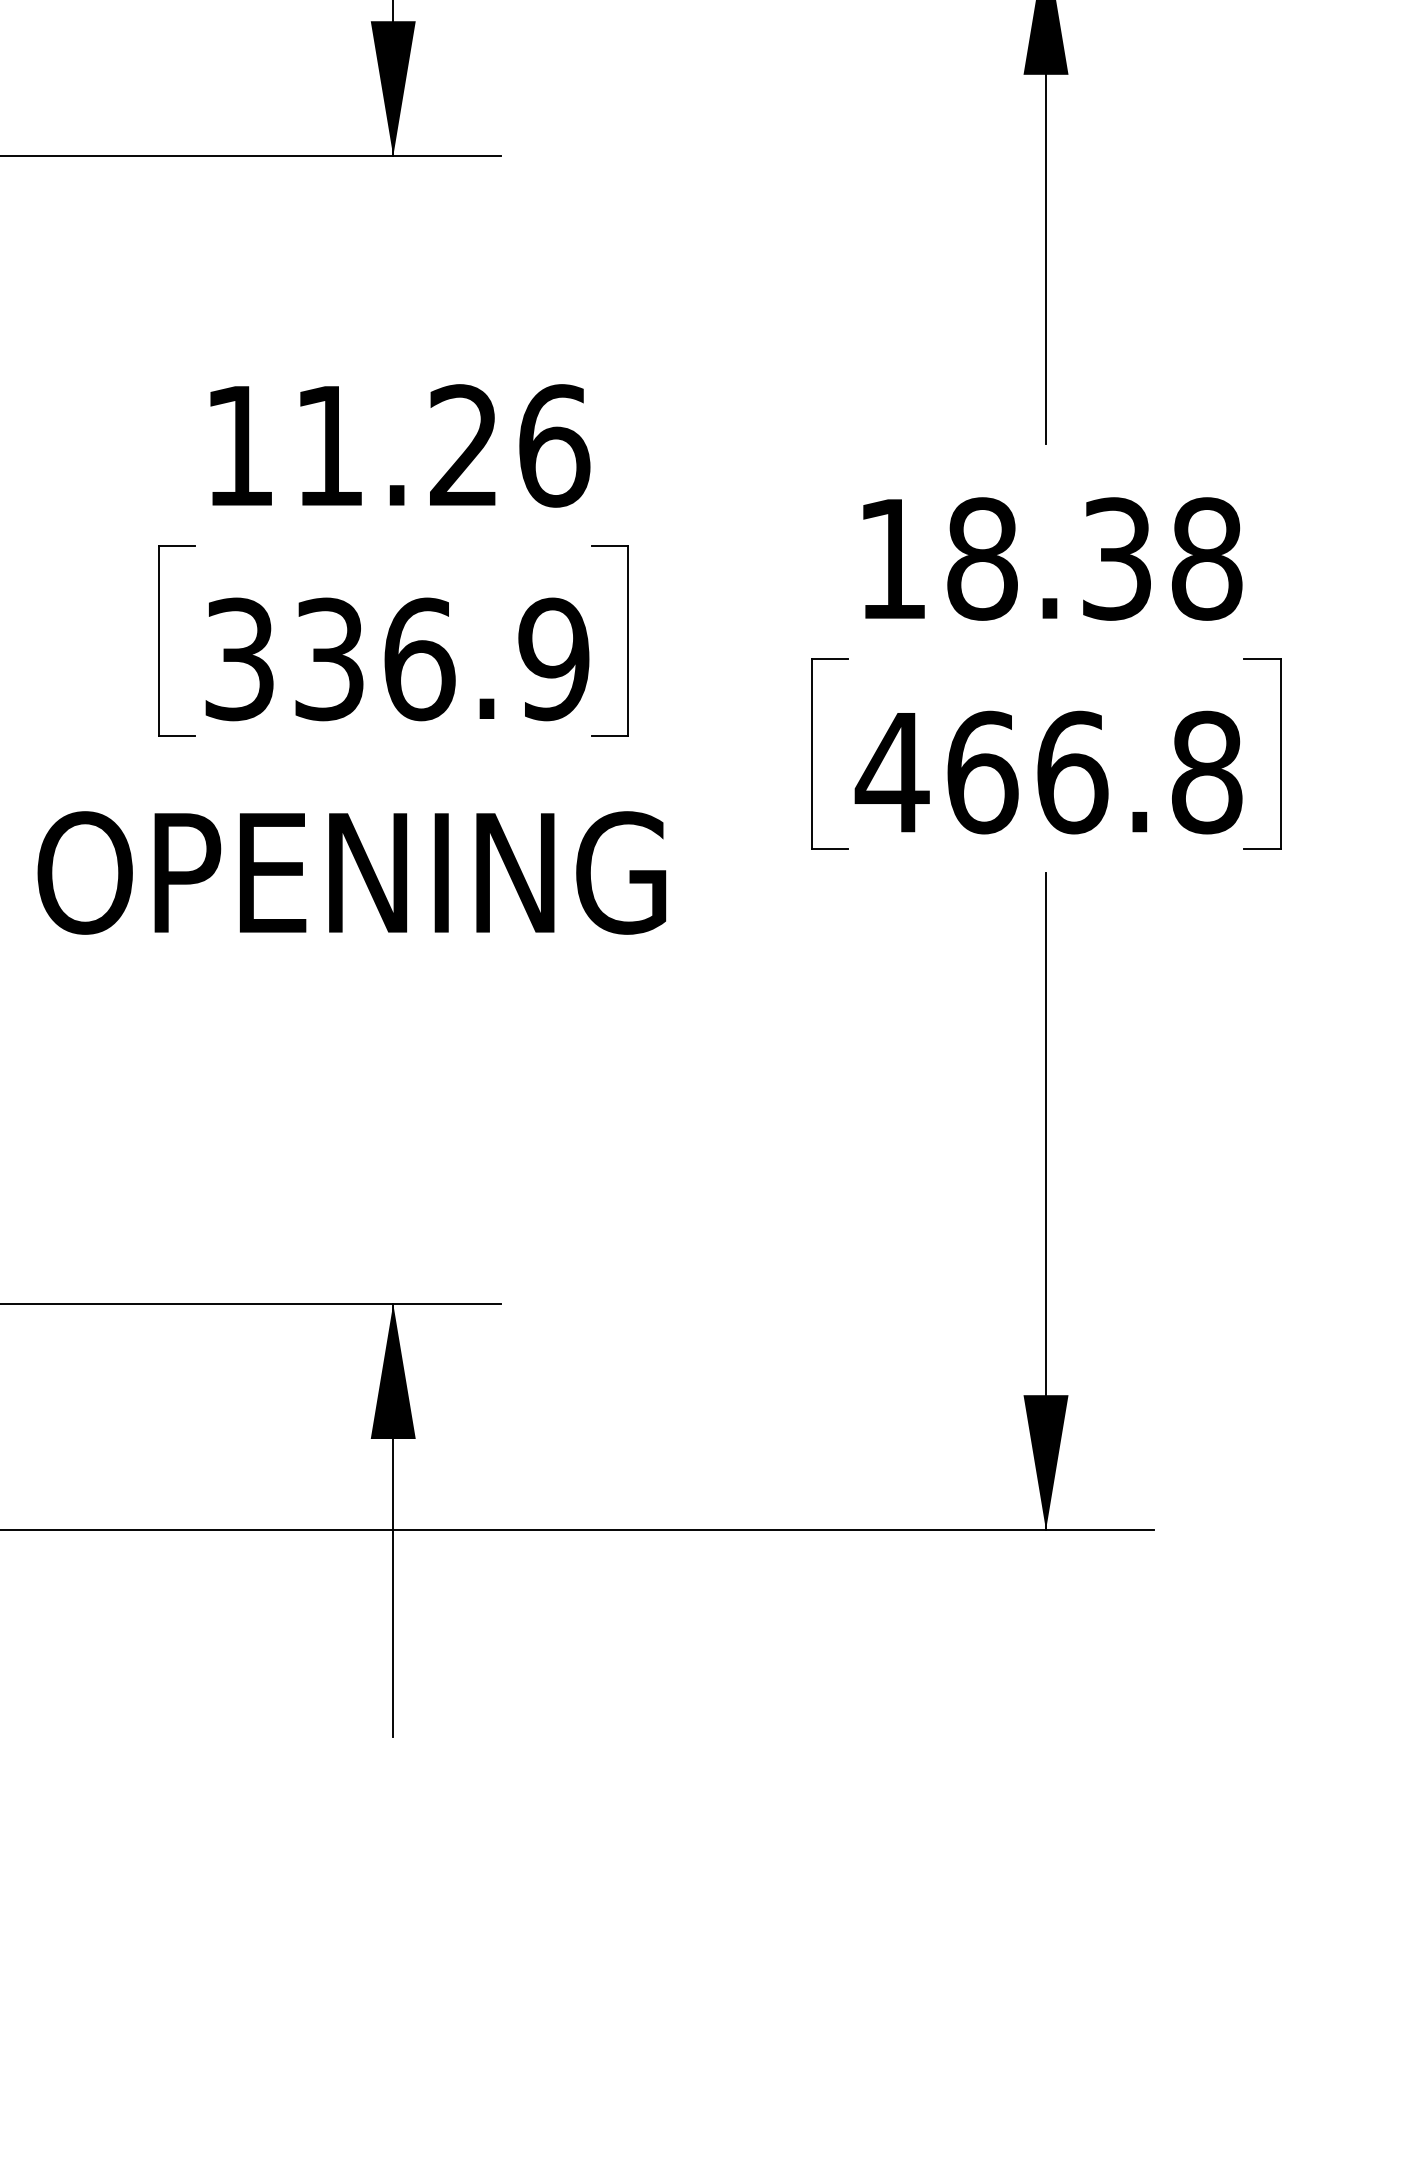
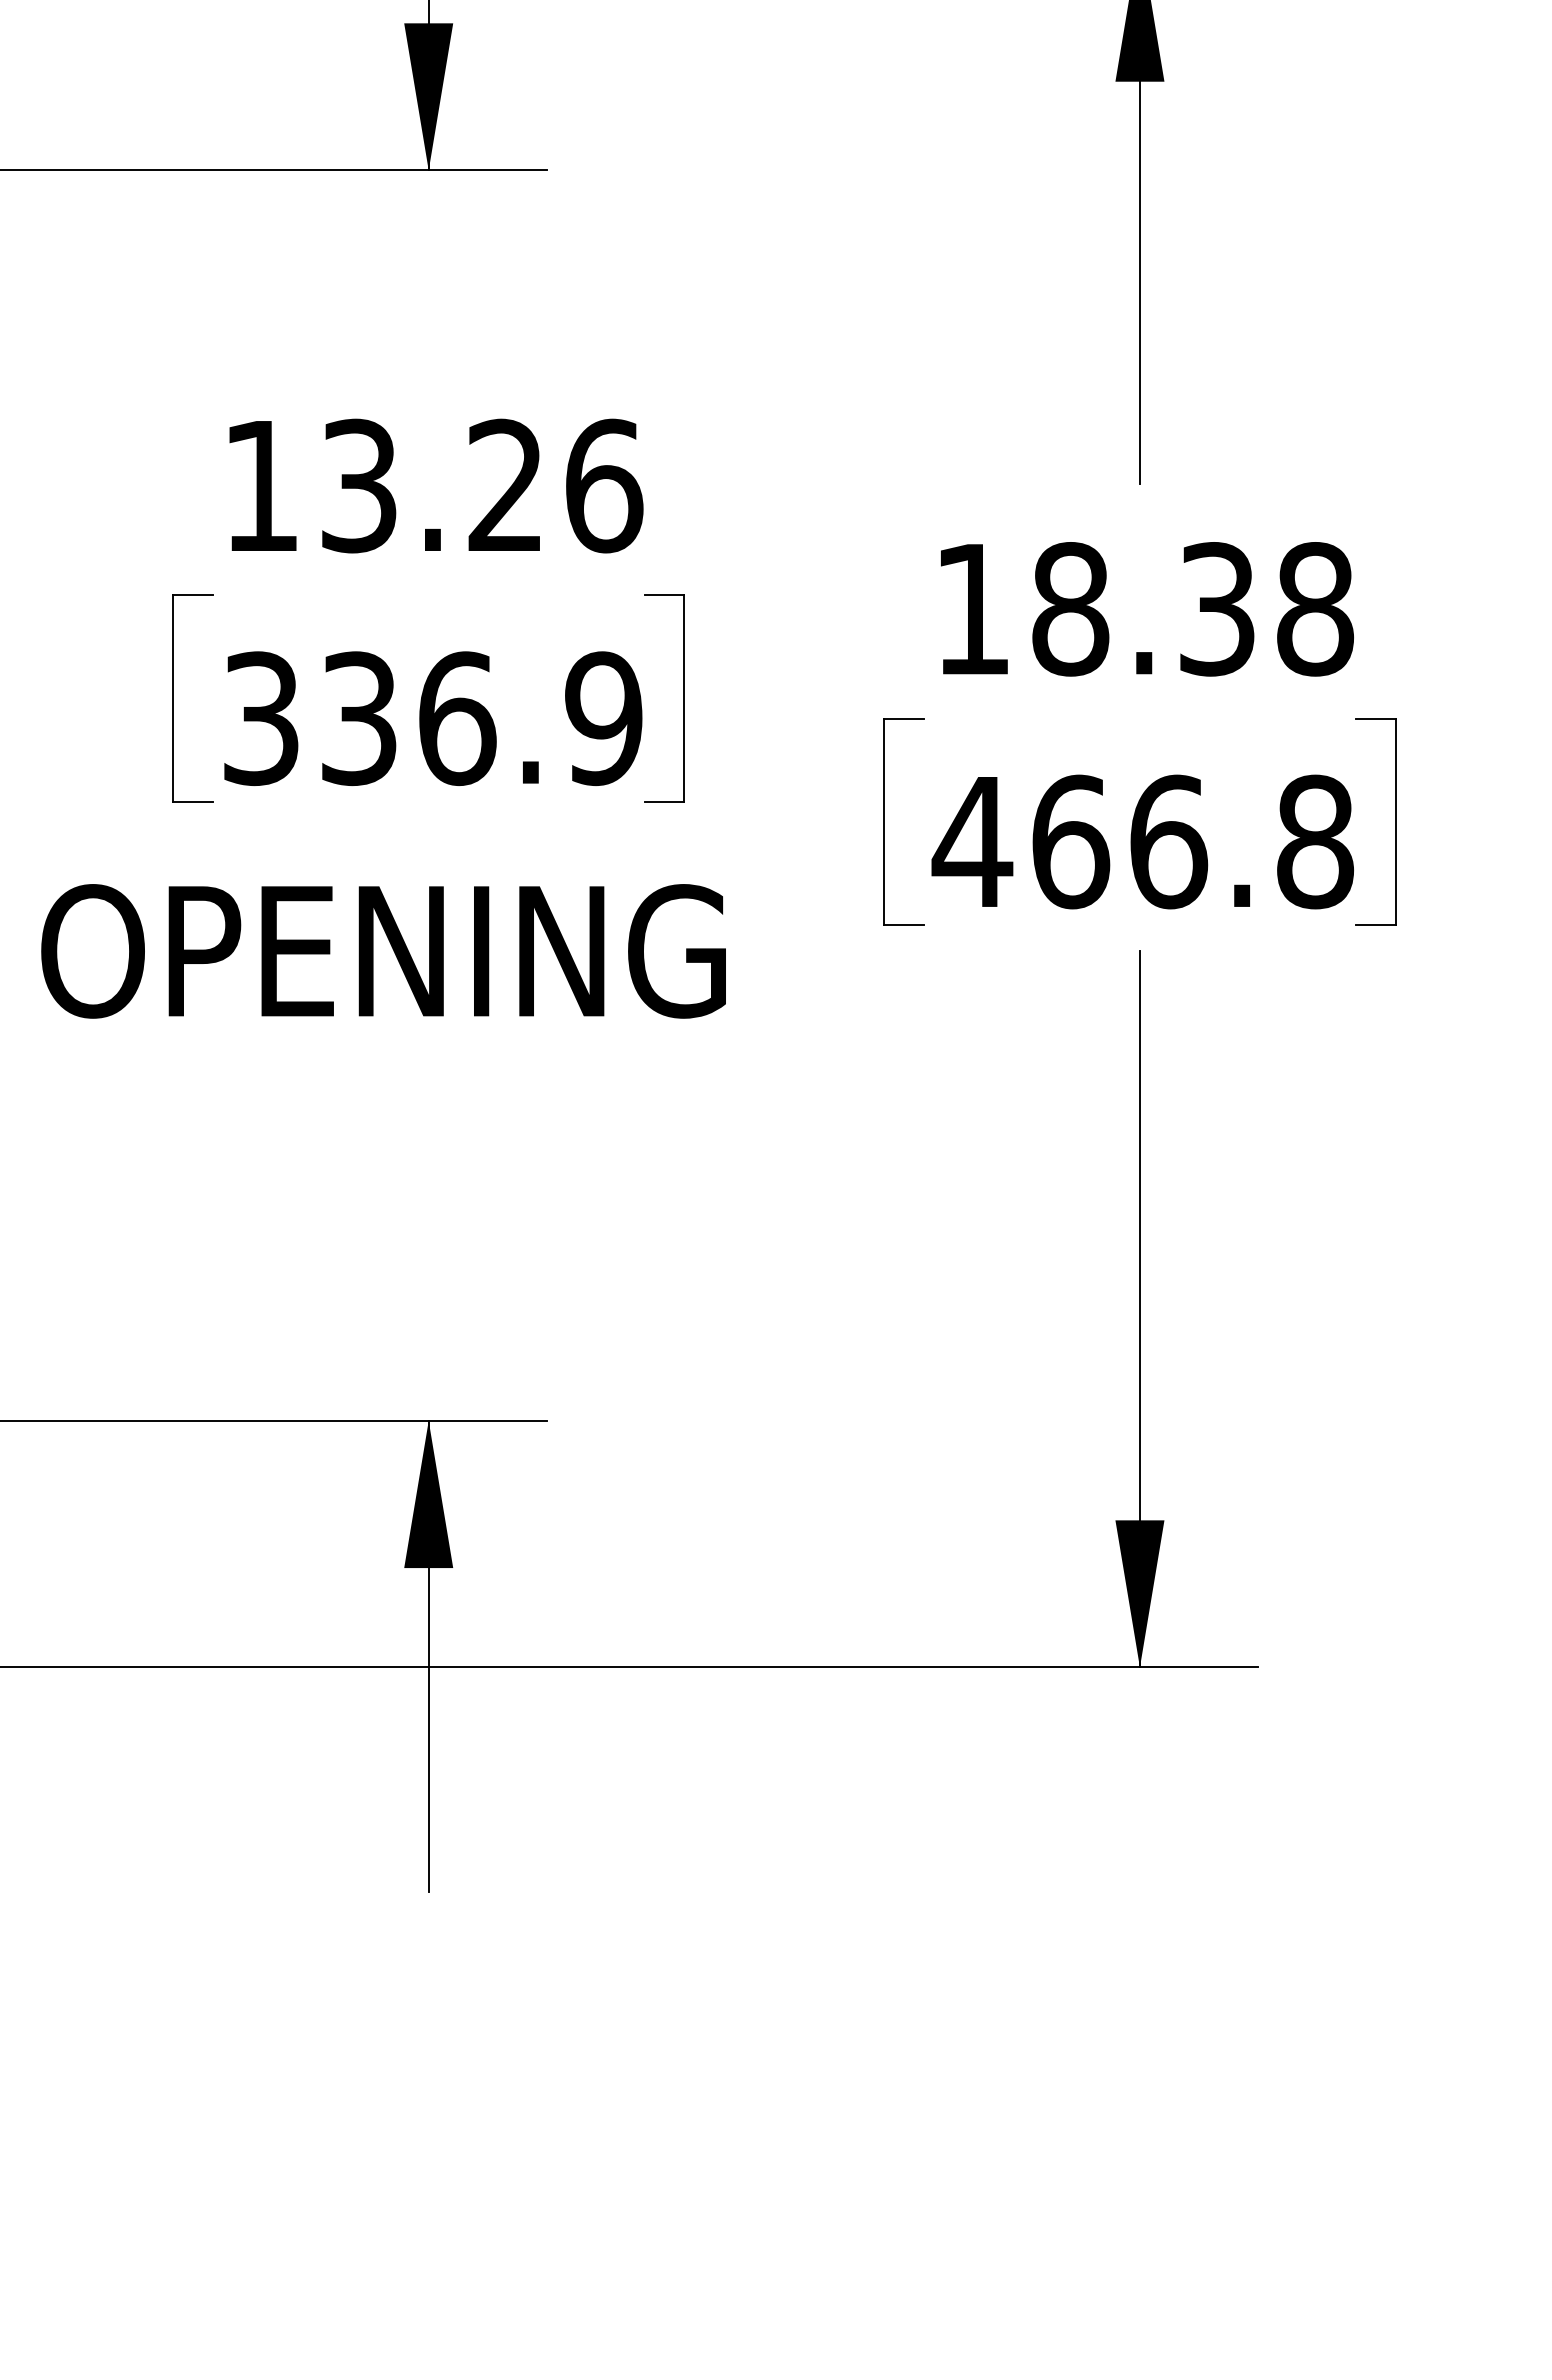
text: (329, 445) -> (359, 485), 11.26 -> 13.26

